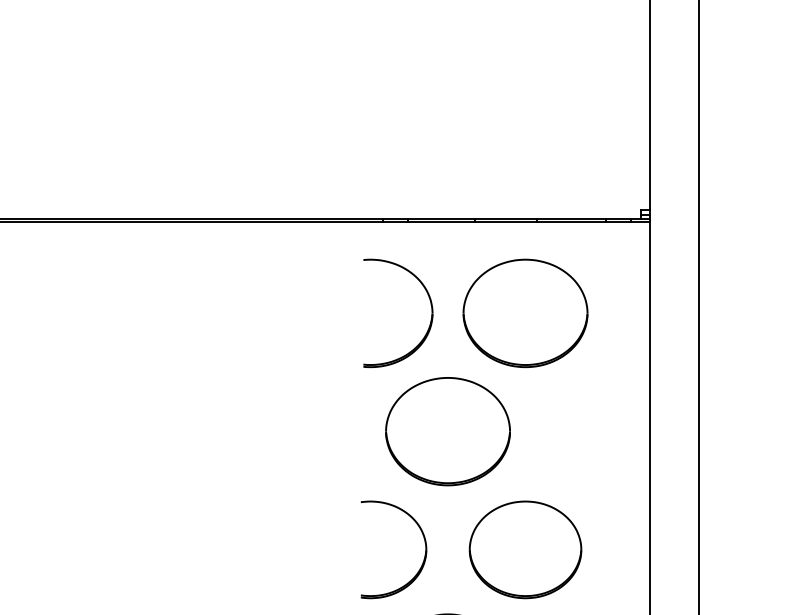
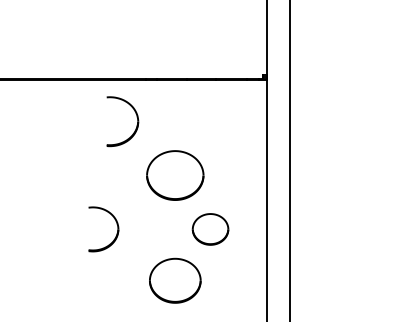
part: (428, 304) -> (136, 117), moved
part: (525, 312) -> (210, 121), removed
part: (525, 550) -> (210, 229), size x0.7
part: (422, 558) -> (116, 233), moved

